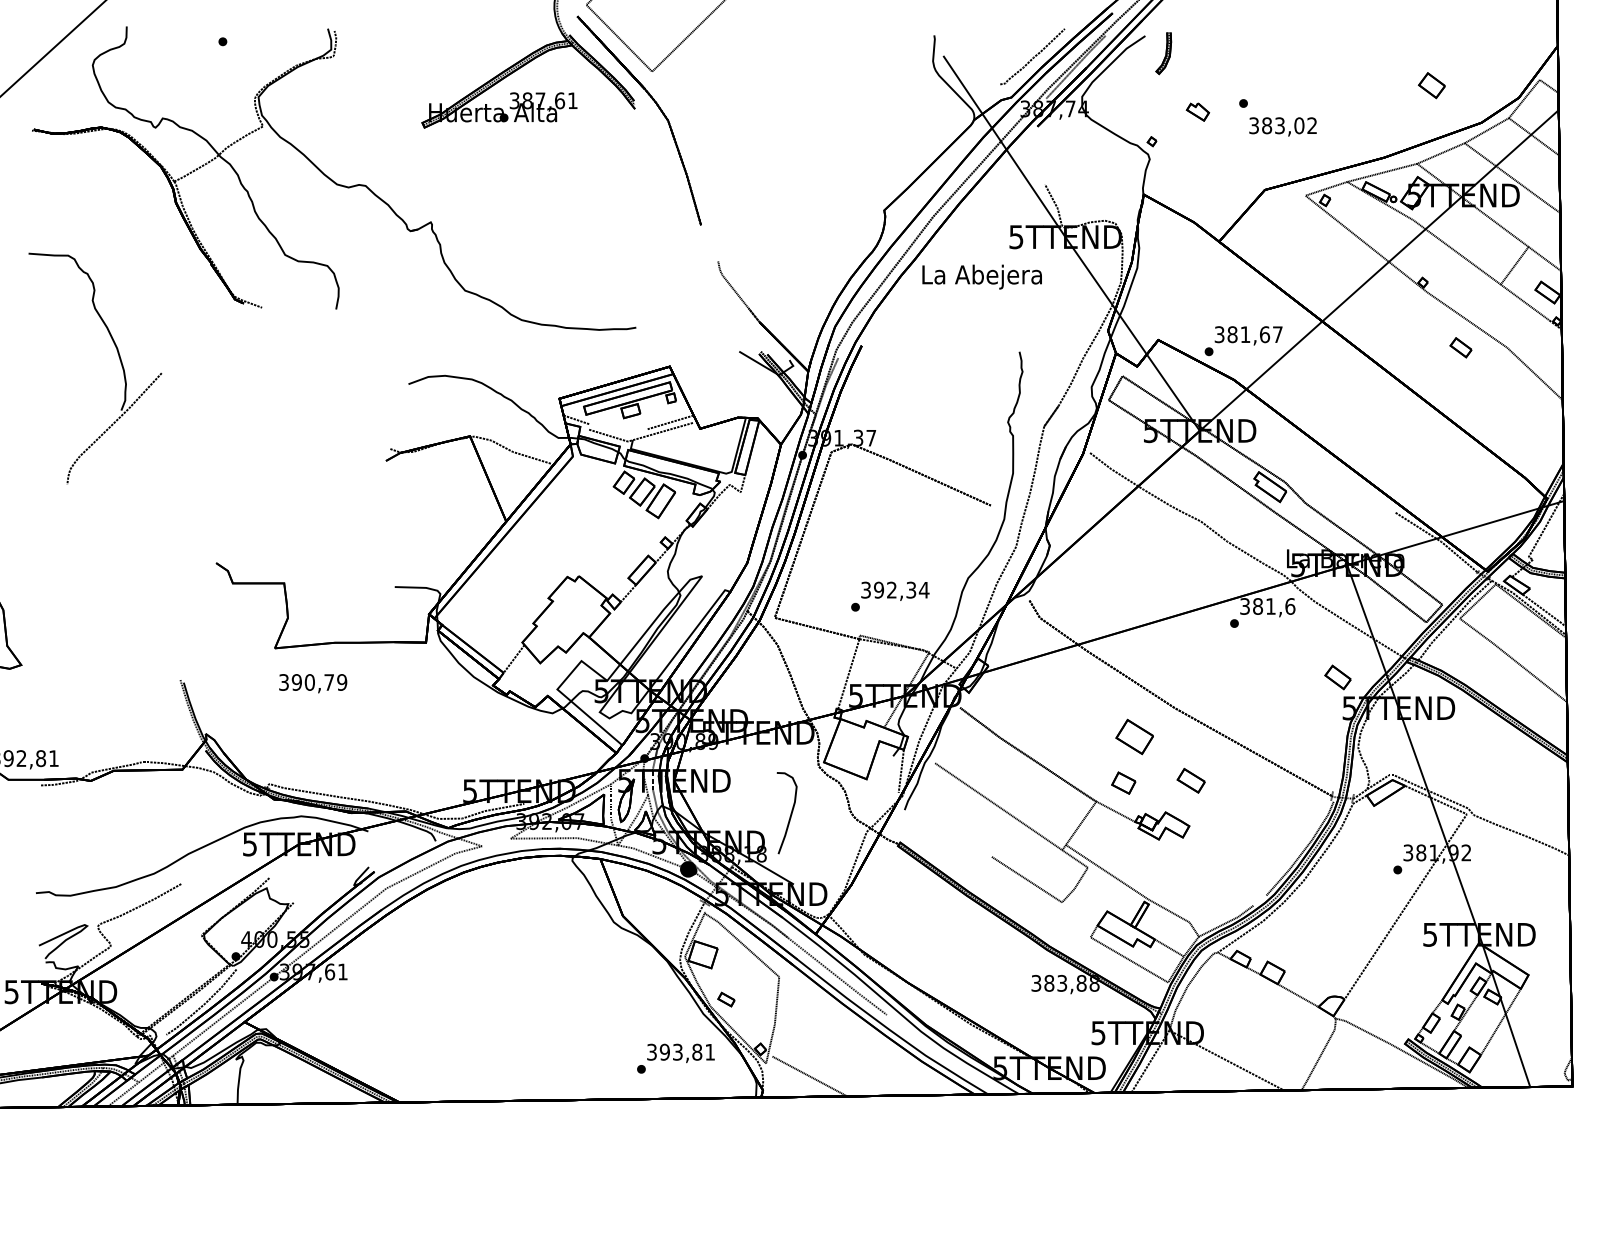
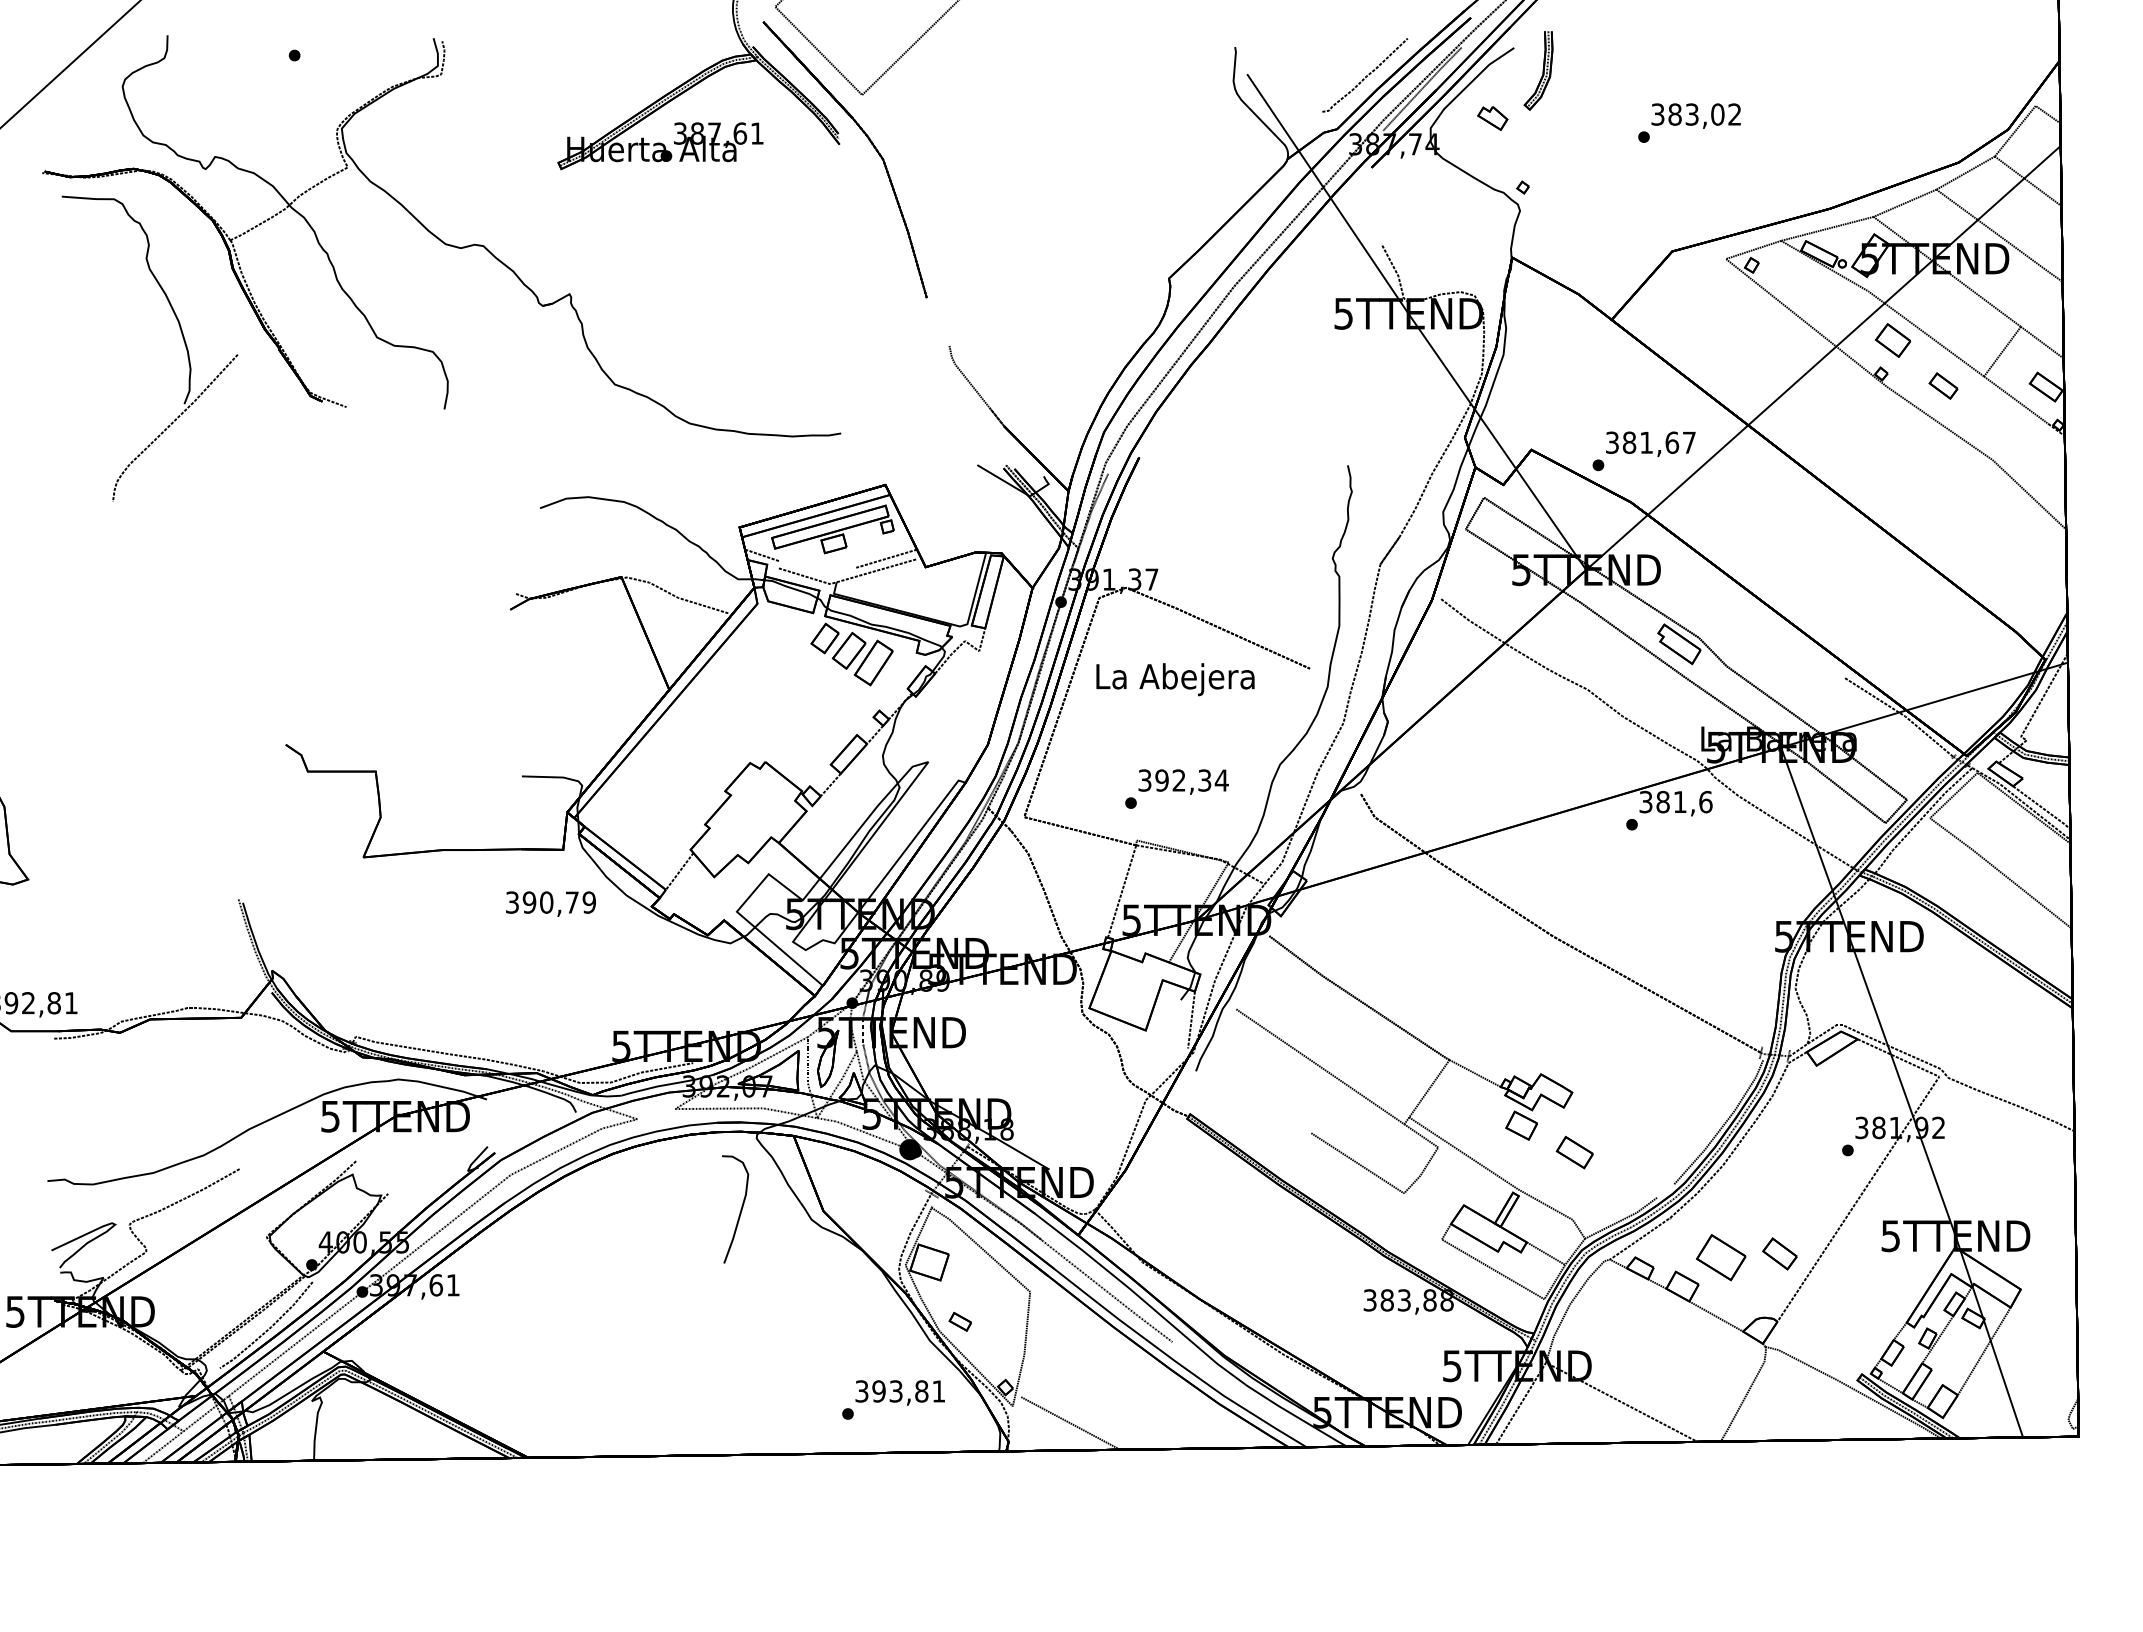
part: (1163, 53) -> (1538, 70), size x1.43
part: (1432, 85) -> (1893, 340), moved
part: (1197, 112) -> (1492, 118), moved
text: (1282, 126) -> (1695, 115), moved
text: (982, 276) -> (1175, 679), moved
part: (1461, 347) -> (1943, 385), moved
part: (120, 363) -> (183, 341), moved
part: (1337, 677) -> (1779, 1253), moved
text: (312, 683) -> (550, 903), moved
part: (1134, 736) -> (1721, 1257), moved
part: (1190, 780) -> (1574, 1152), moved
part: (1123, 783) -> (1521, 1125), moved
curve: (790, 813) -> (740, 1209), moved

